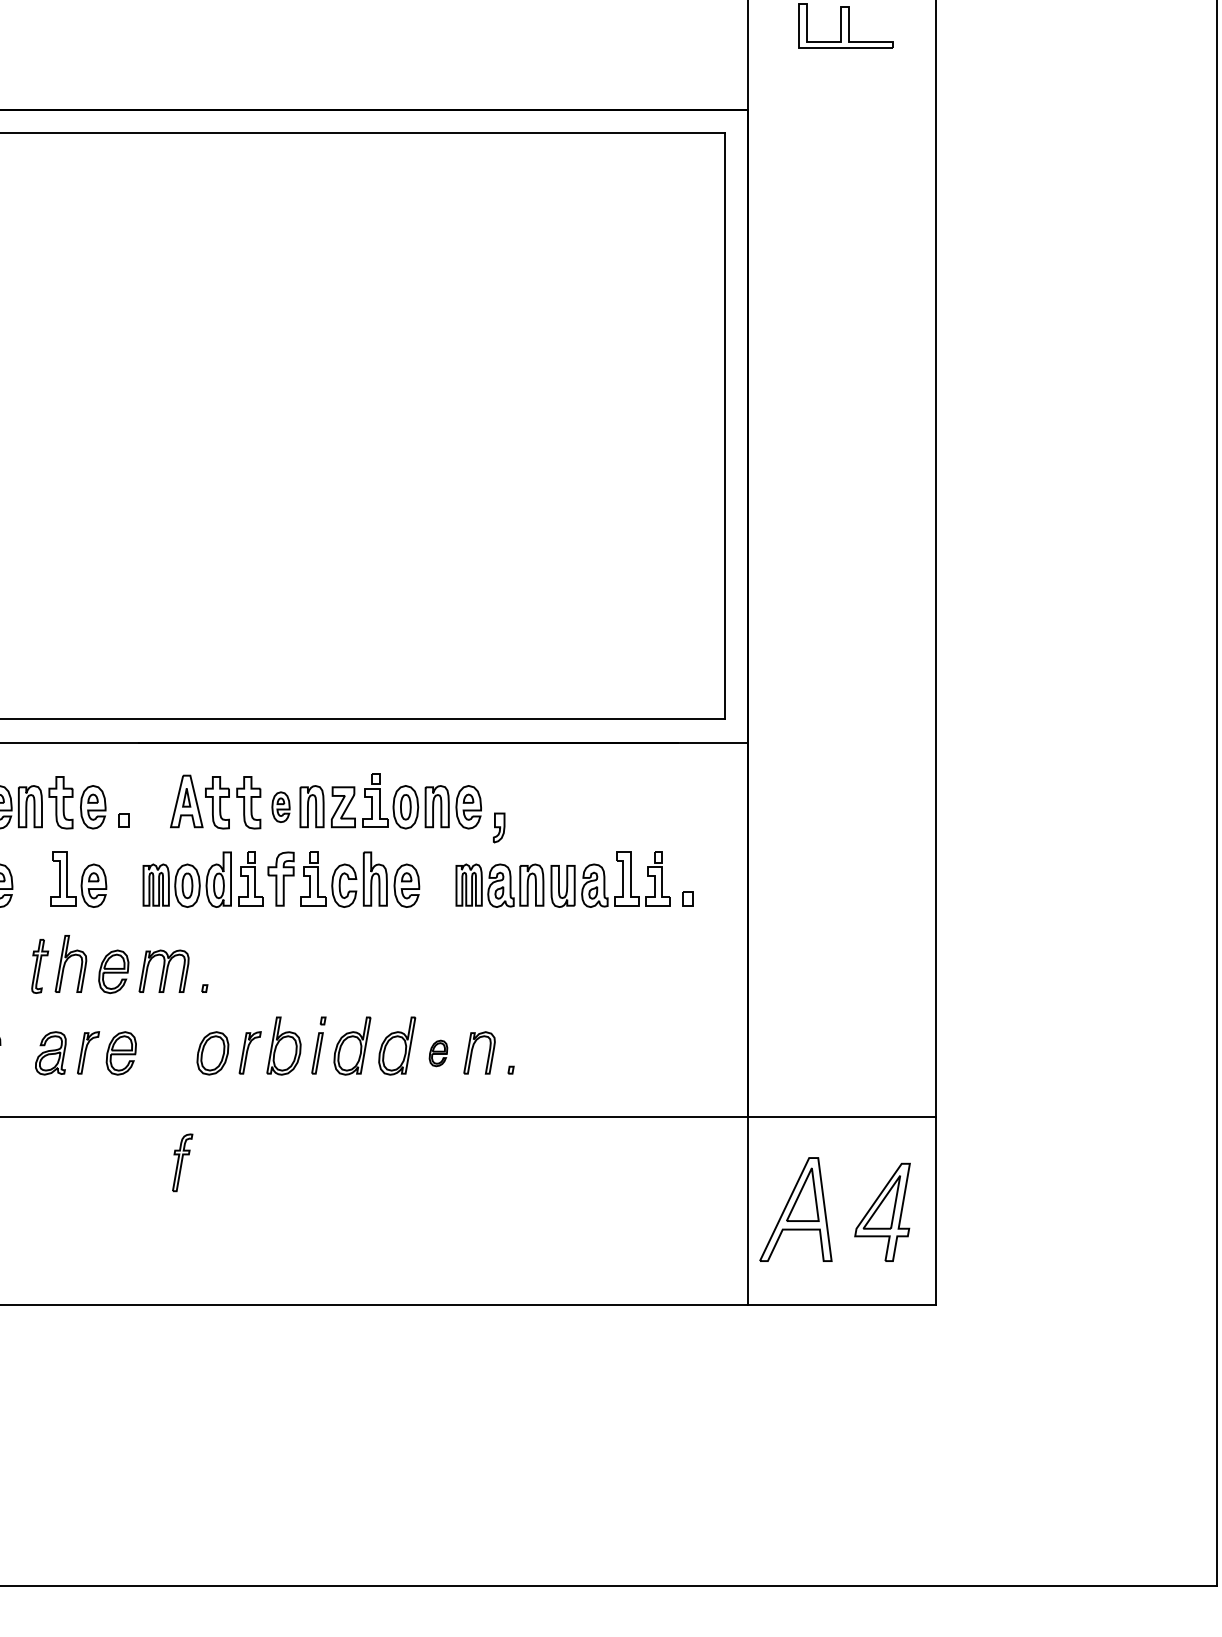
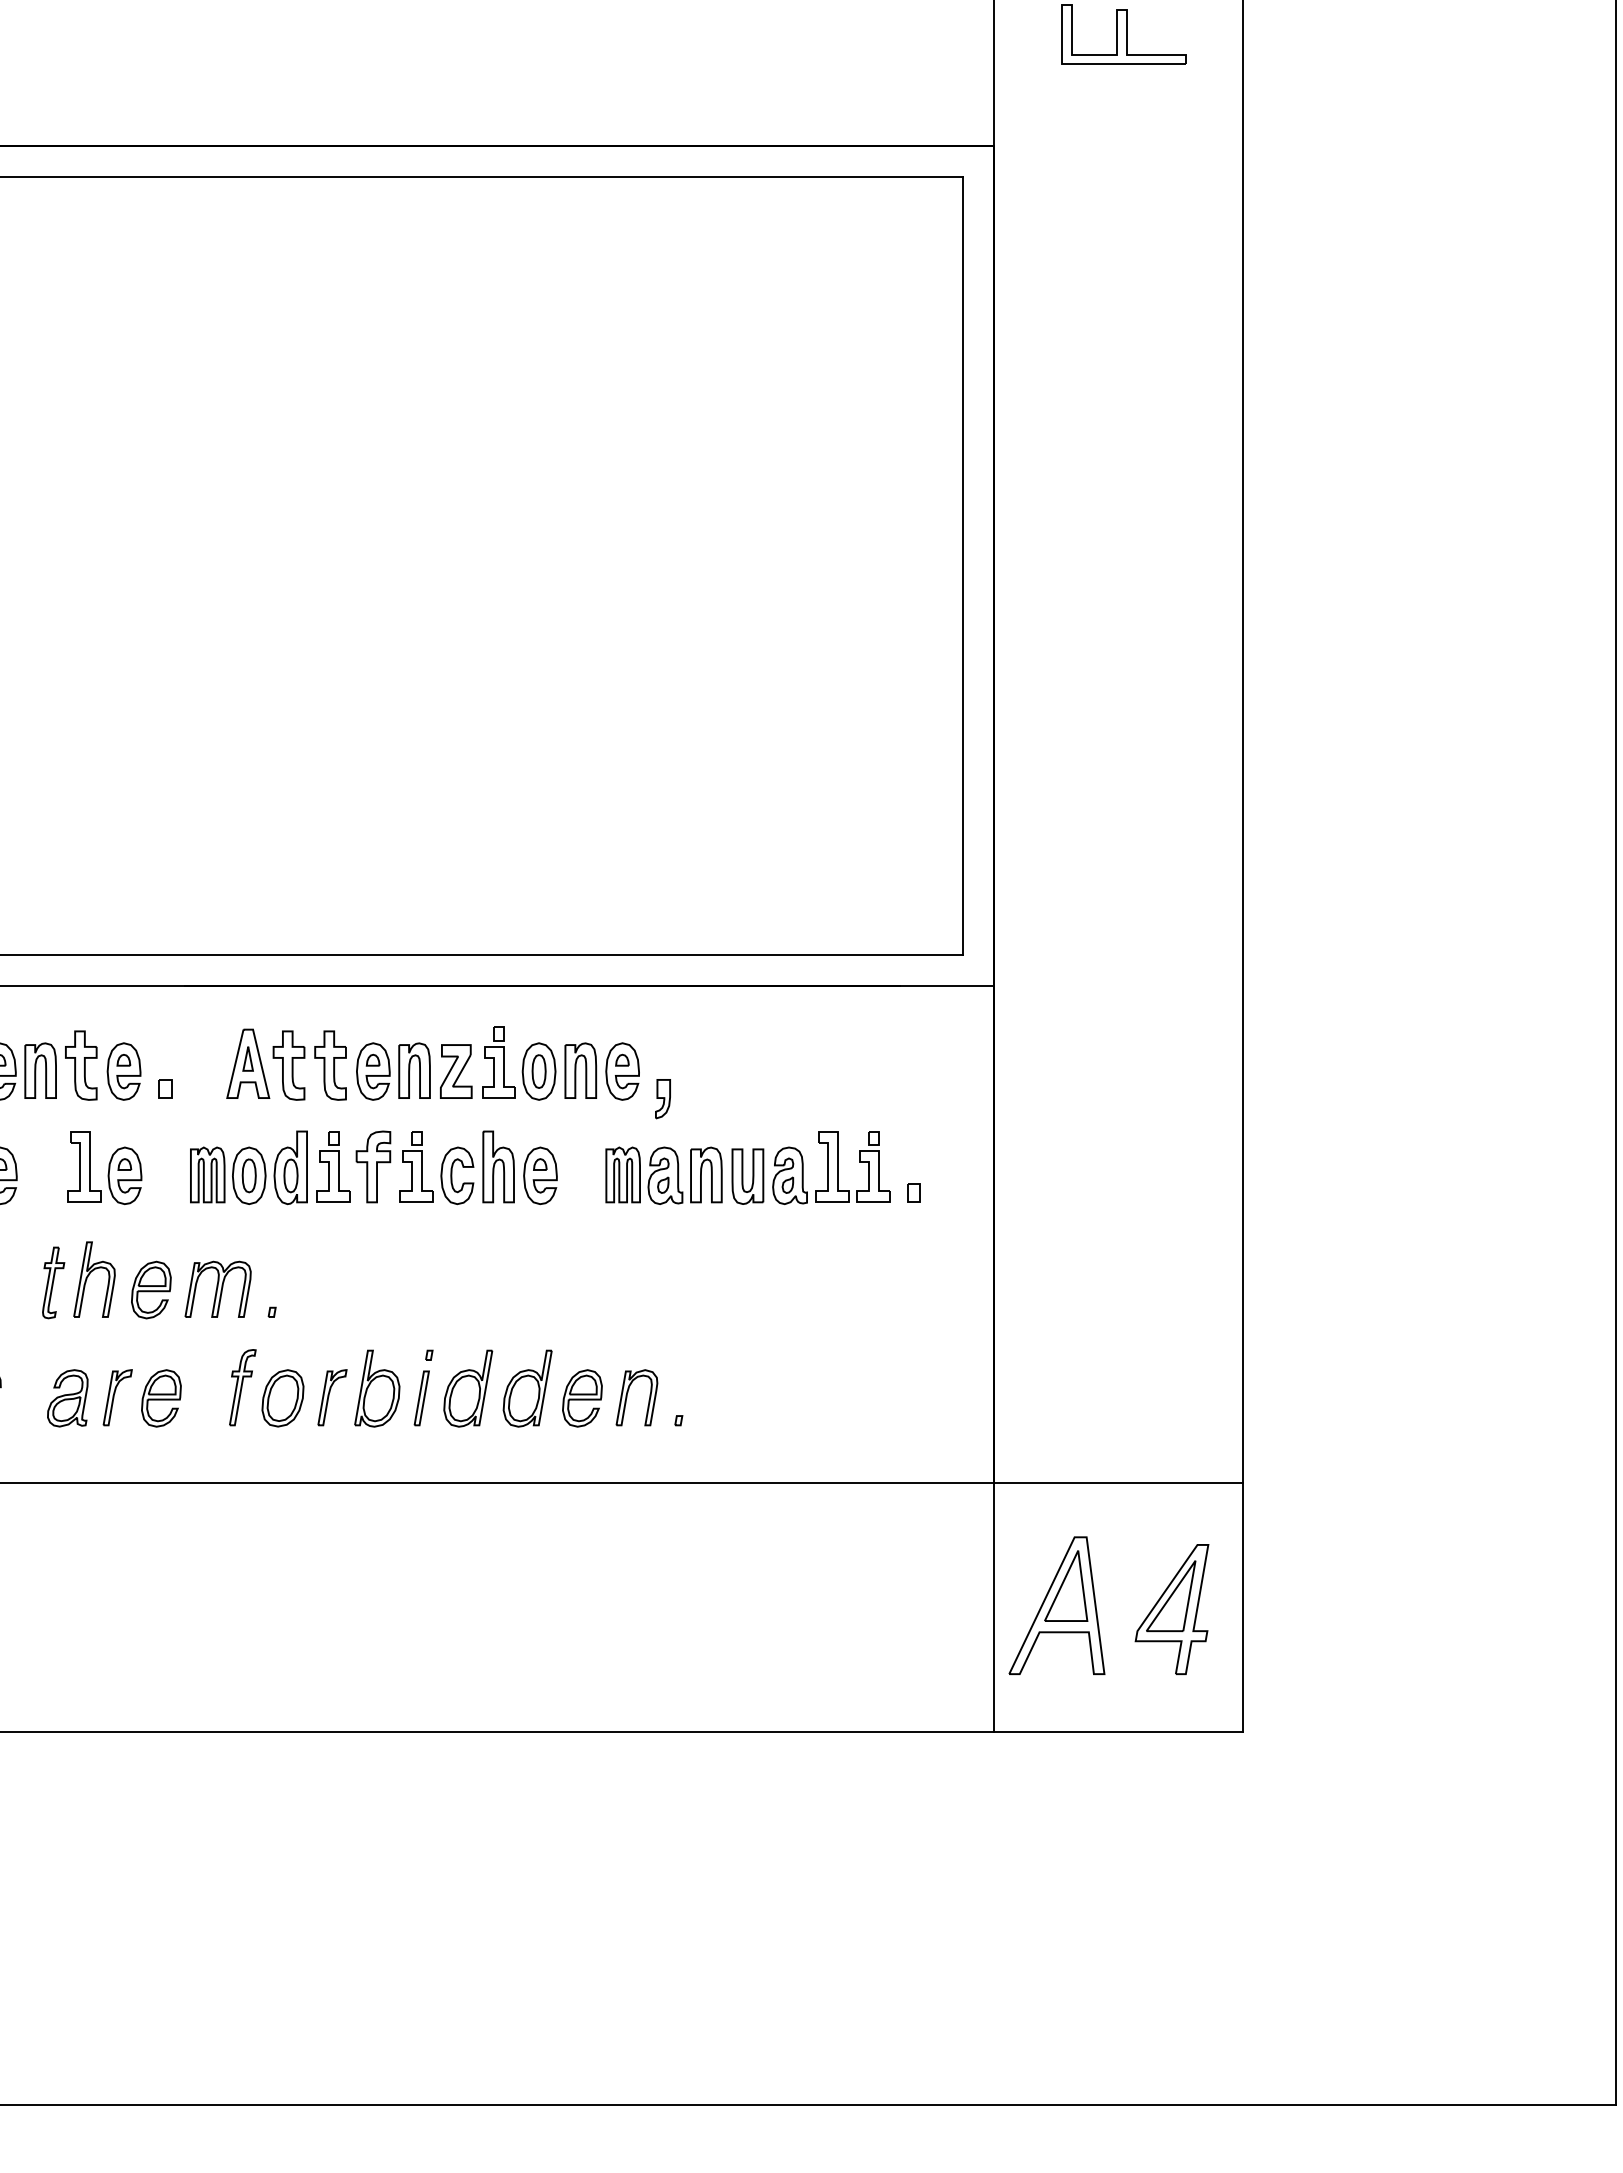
part: (281, 807) -> (373, 1071), size x1.43
part: (438, 1053) -> (582, 1398), size x1.67
part: (182, 1162) -> (242, 1387), moved

